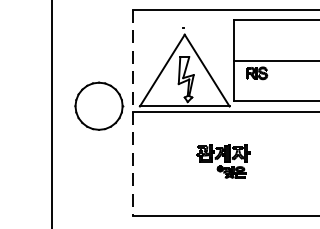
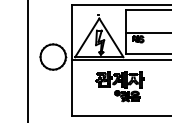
line: (133, 114) -> (71, 61), dashed -> solid
part: (222, 160) -> (119, 86), size x1.67

